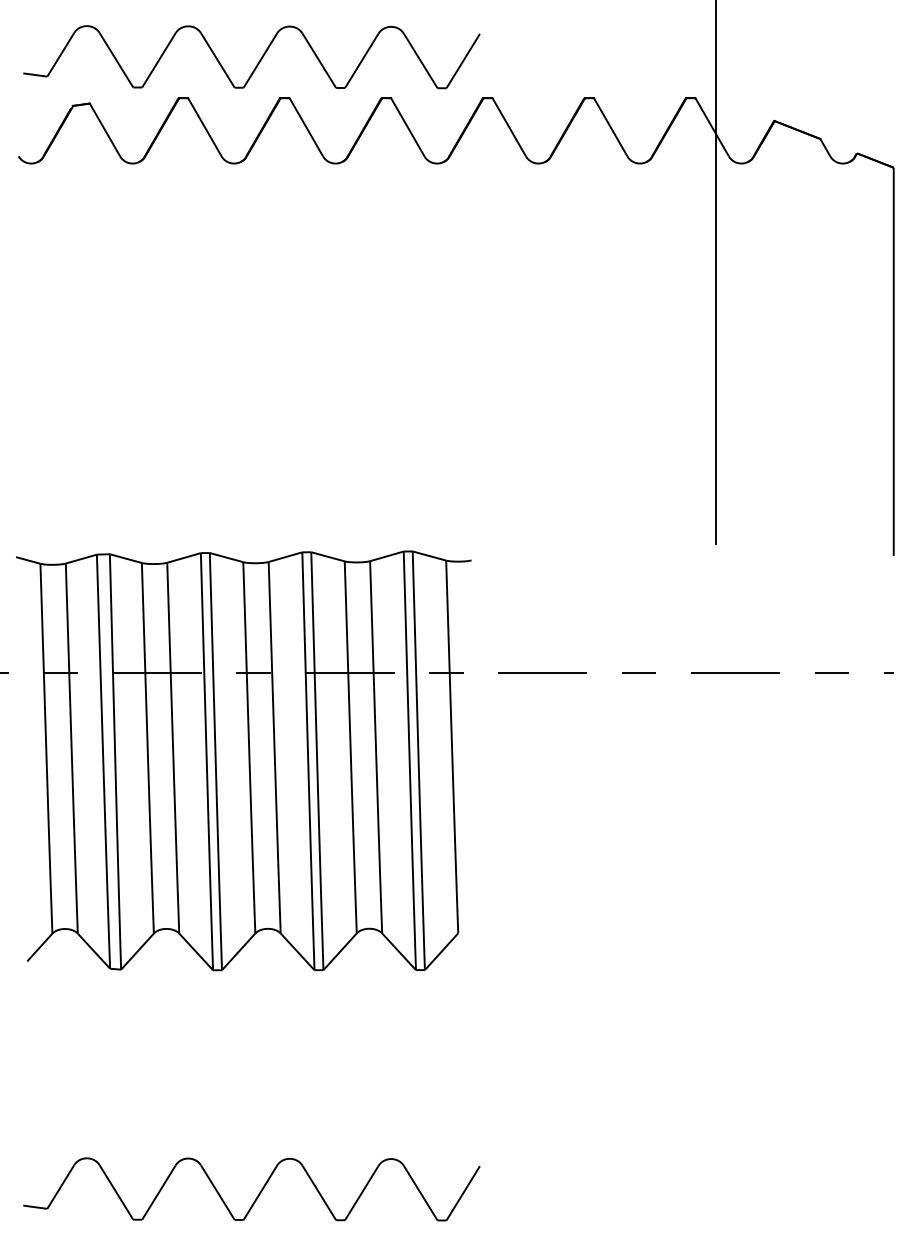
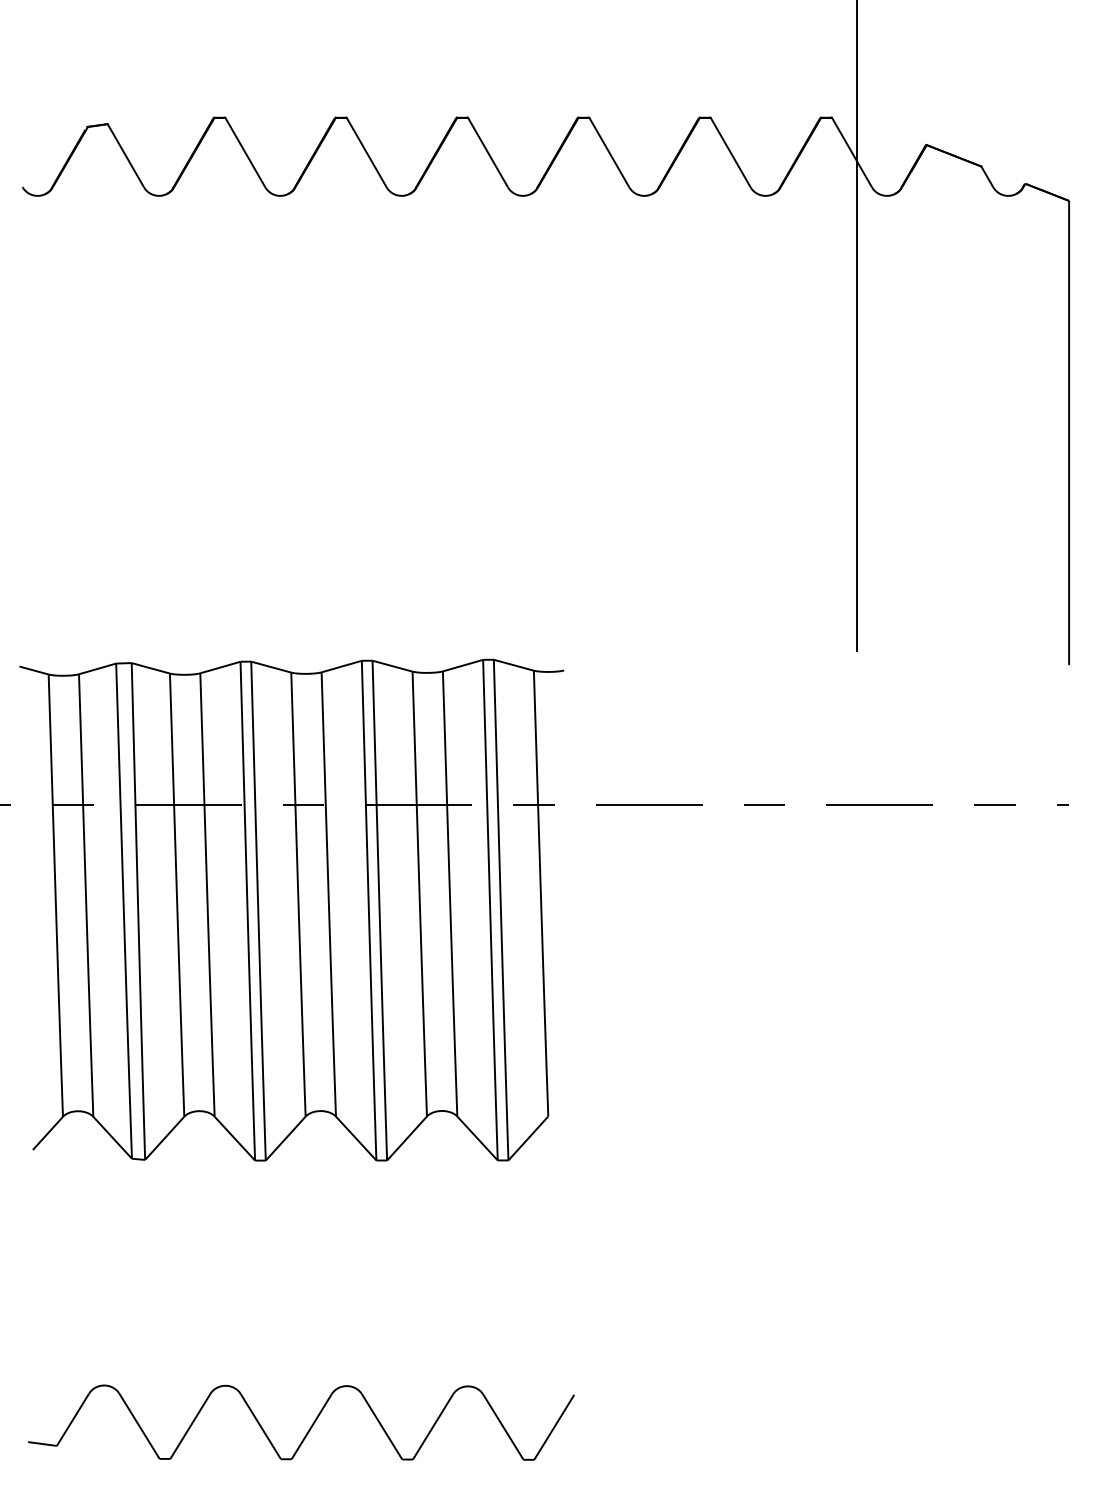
part: (259, 60) -> (310, 72), removed

